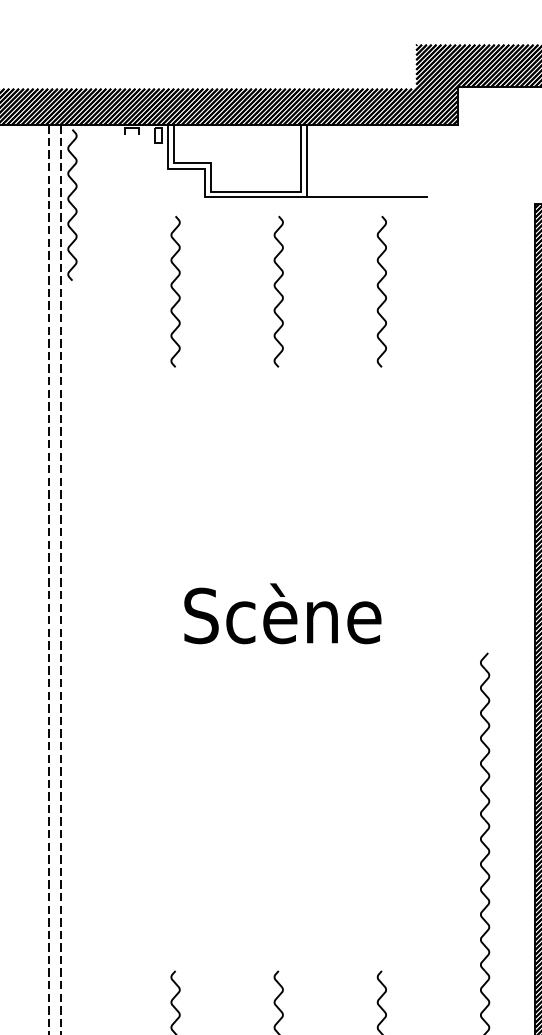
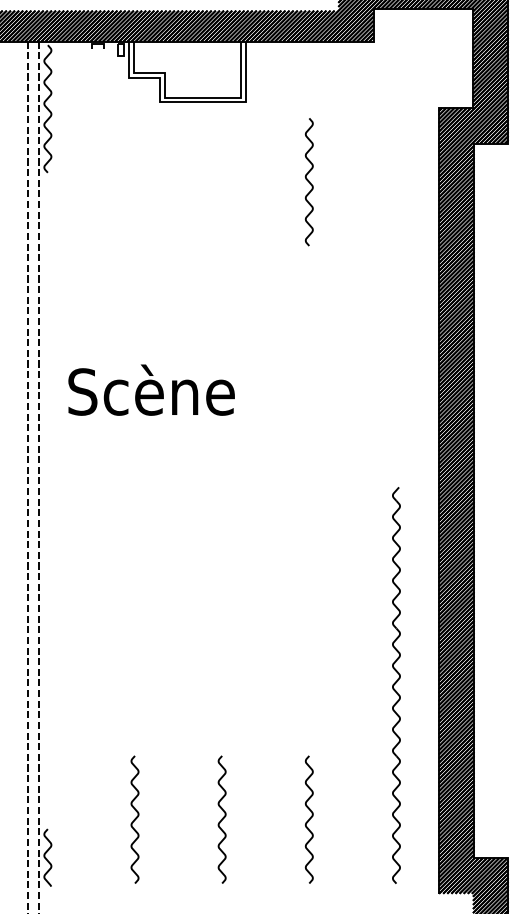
line: (366, 197) -> (296, 102), removed
curve: (174, 292) -> (134, 182), removed
curve: (277, 292) -> (221, 182), removed
text: (282, 612) -> (151, 389), moved

